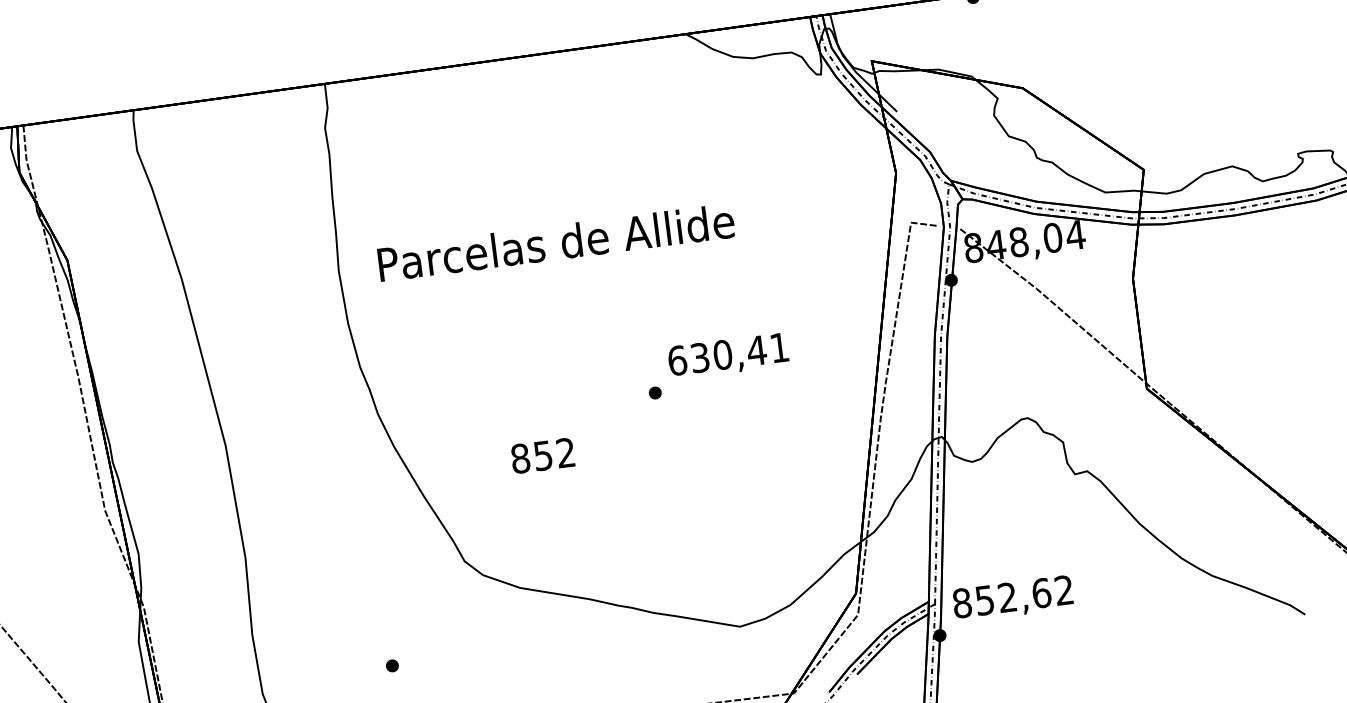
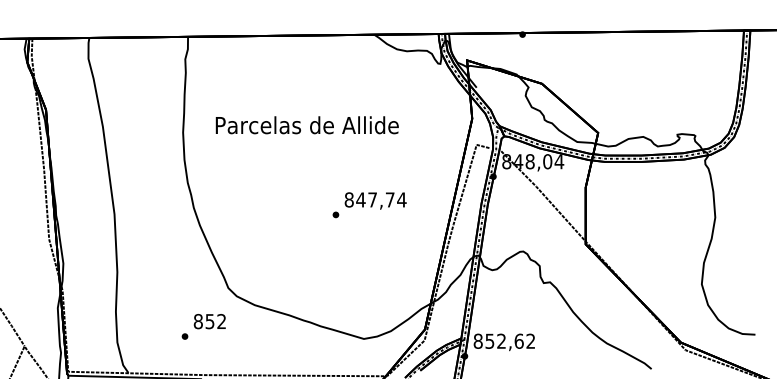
text: (554, 243) -> (306, 125), moved
text: (728, 353) -> (375, 199), 630,41 -> 847,74
text: (542, 455) -> (209, 321), moved

